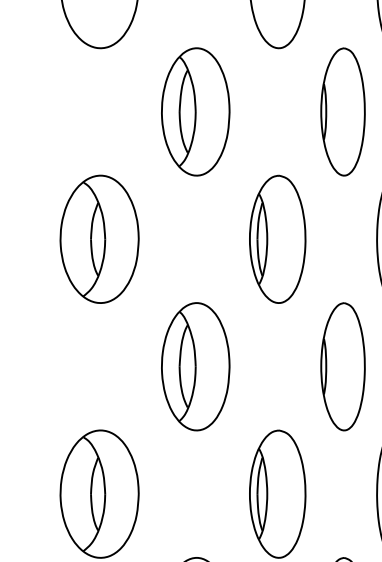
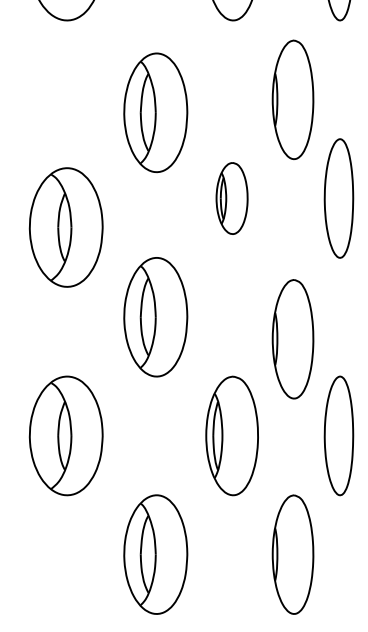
part: (195, 111) -> (155, 112), moved
part: (342, 111) -> (292, 99), moved
part: (98, 239) -> (65, 227), moved
part: (276, 239) -> (231, 198), size x0.6
part: (342, 367) -> (292, 339), moved

